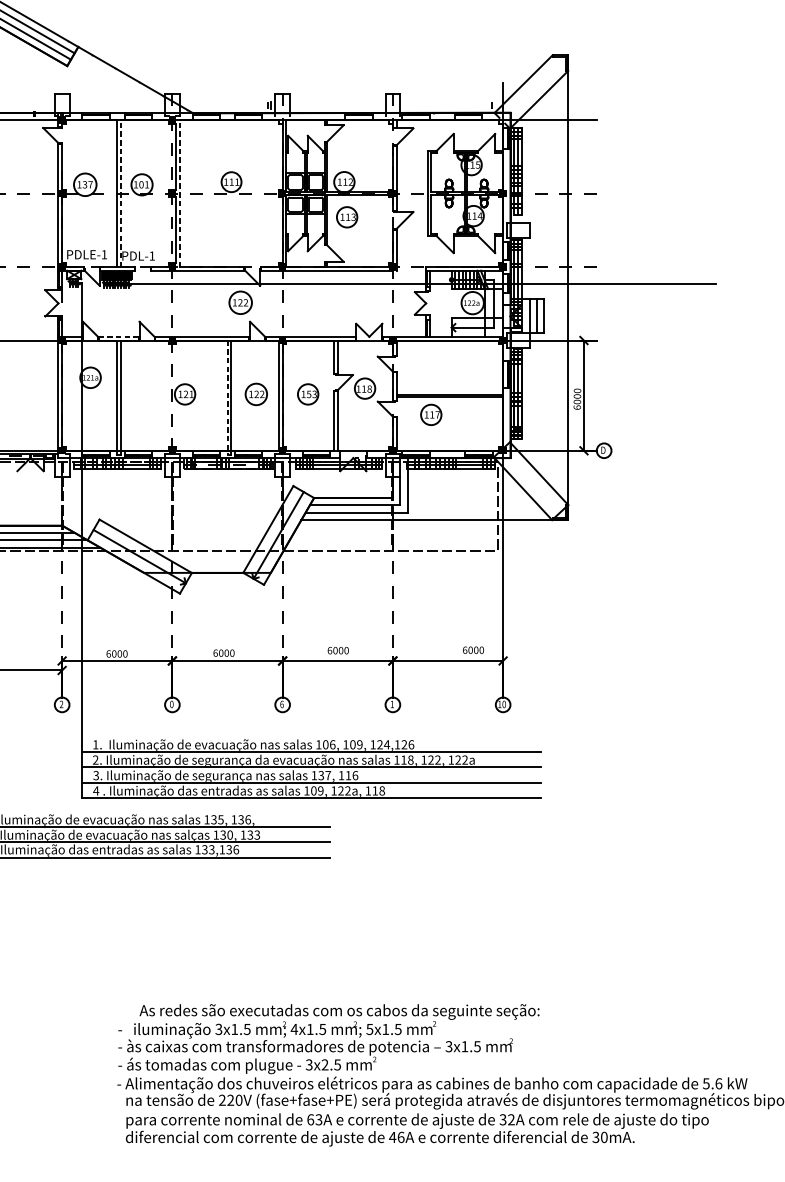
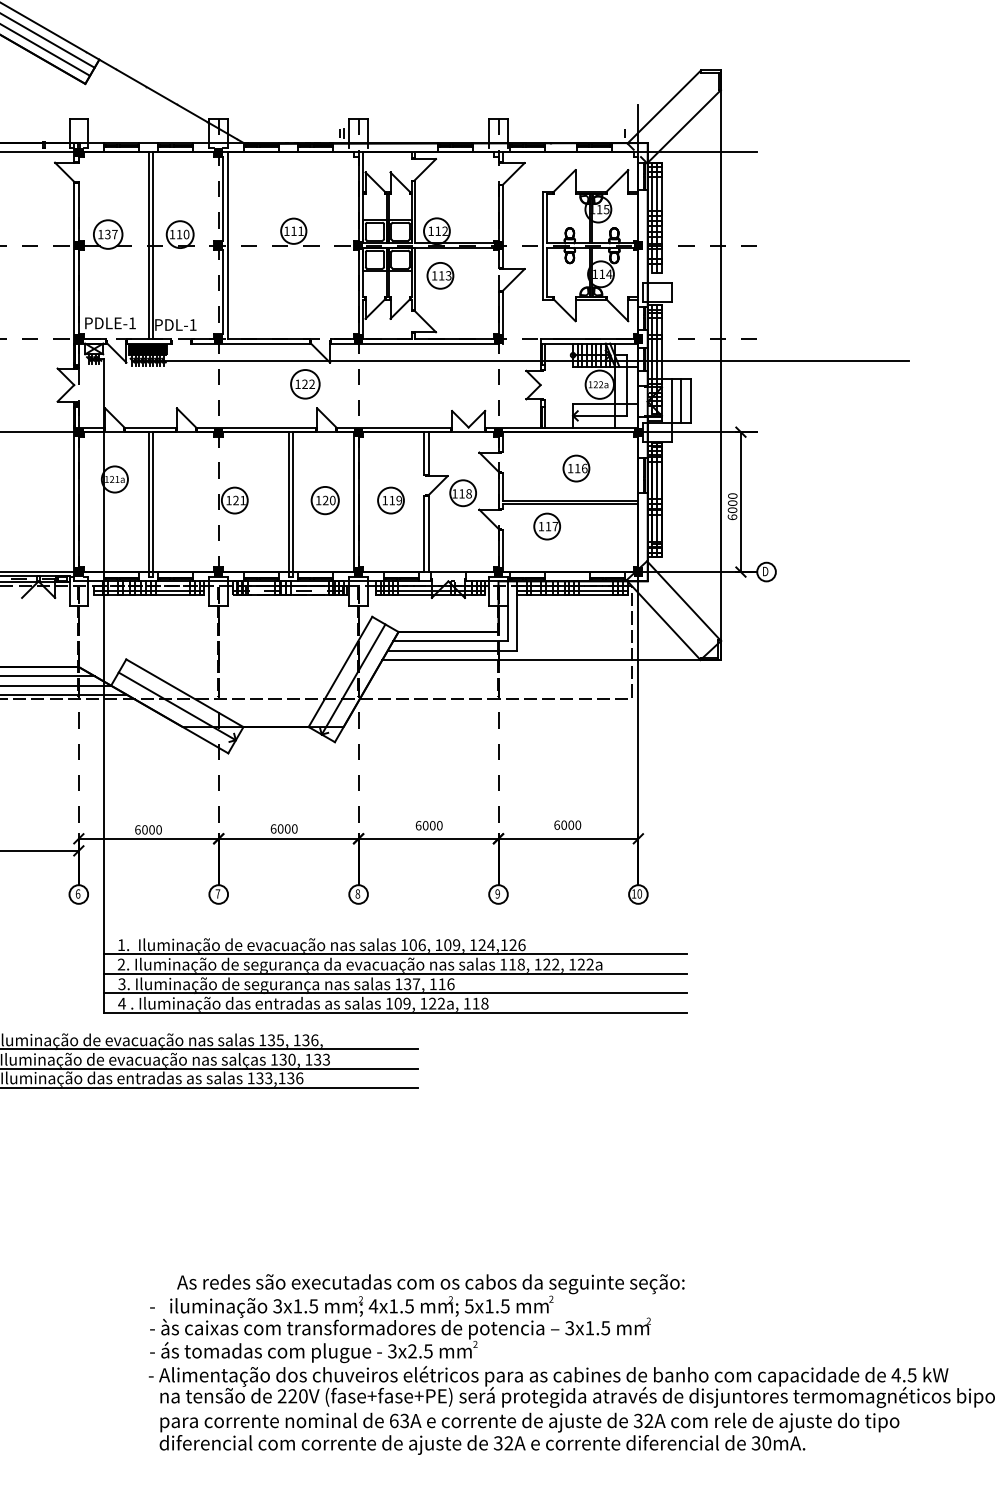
text: (143, 184) -> (182, 234), 101 -> 110
line: (120, 193) -> (153, 245), dashed -> solid
line: (180, 193) -> (228, 245), dashed -> solid
line: (118, 336) -> (150, 427), dashed -> solid
part: (454, 369) -> (576, 468), added
text: (262, 394) -> (332, 500), 122 -> 120
text: (311, 394) -> (395, 500), 153 -> 119
line: (227, 398) -> (288, 505), dashed -> solid
text: (473, 649) -> (567, 824), moved
text: (61, 704) -> (77, 893), 2 -> 6
text: (171, 704) -> (217, 893), 0 -> 7
text: (281, 704) -> (357, 893), 6 -> 8
text: (392, 704) -> (497, 893), 1 -> 9
text: (712, 1083) -> (903, 1375), 5.6 -> 4.5
text: (396, 1137) -> (503, 1443), 46A -> 32A

